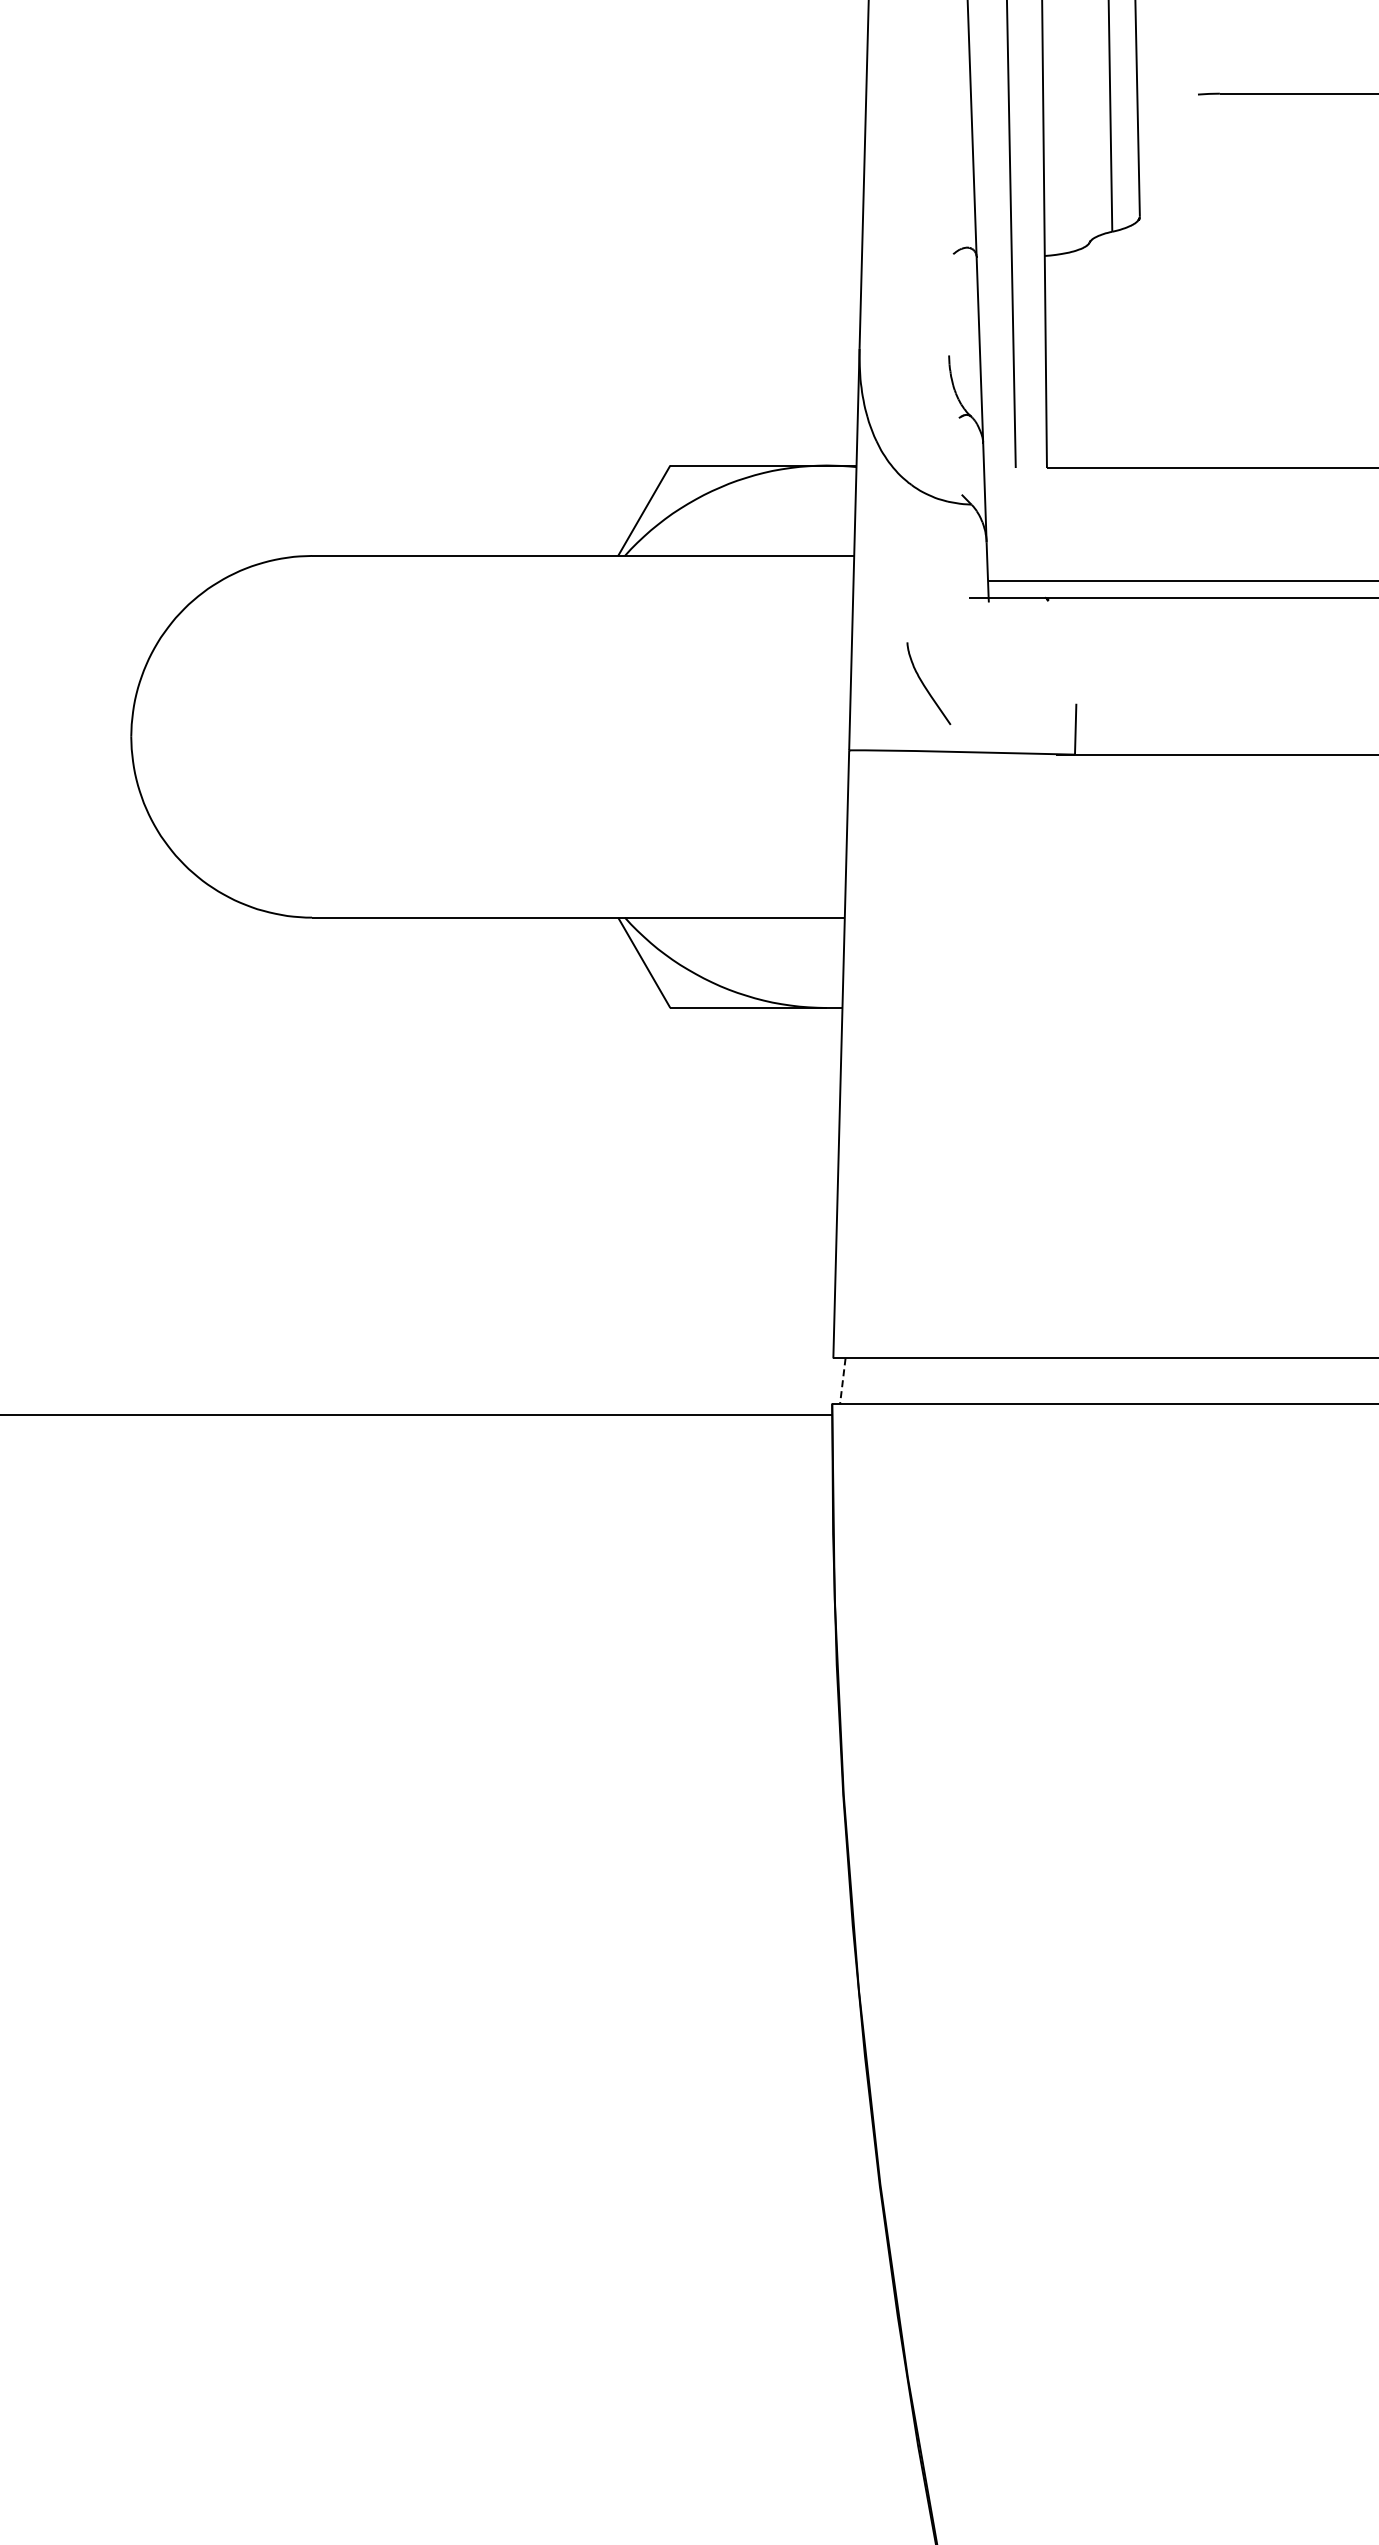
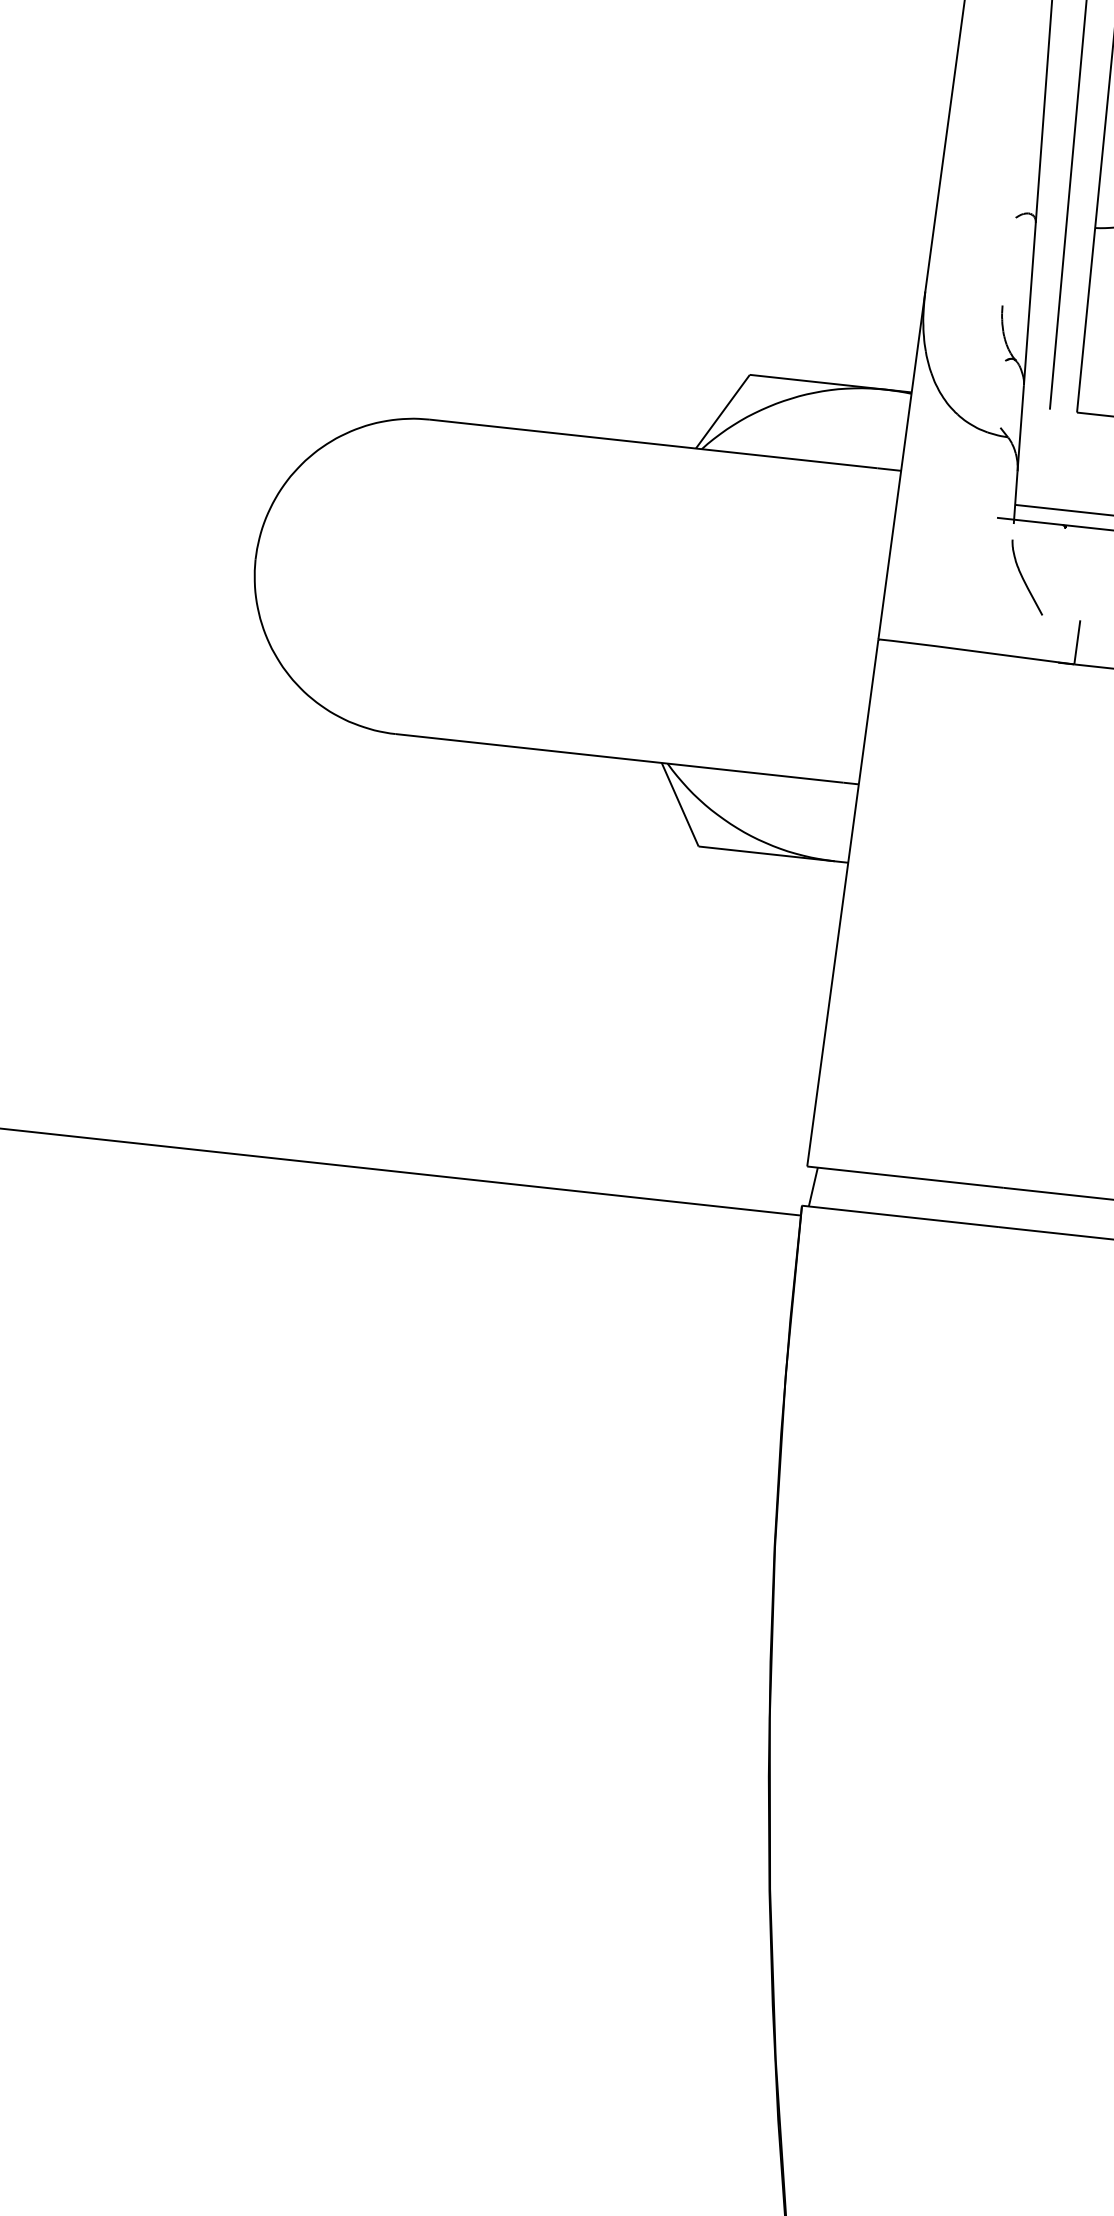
part: (928, 683) -> (1027, 577), moved
line: (842, 1381) -> (813, 1187), dashed -> solid

